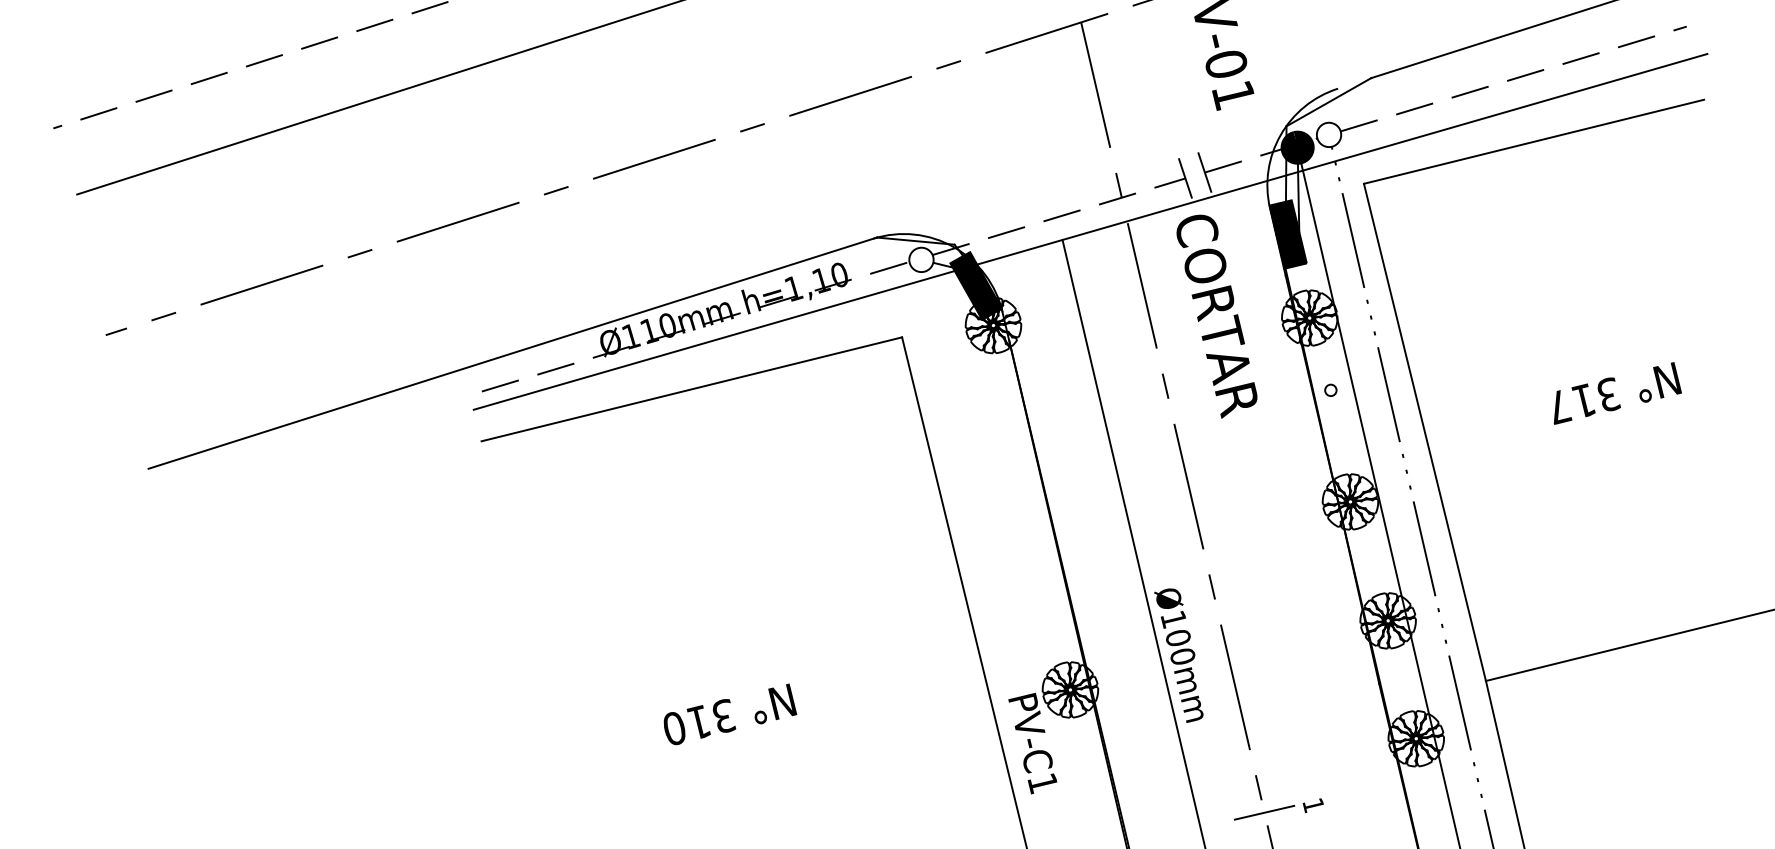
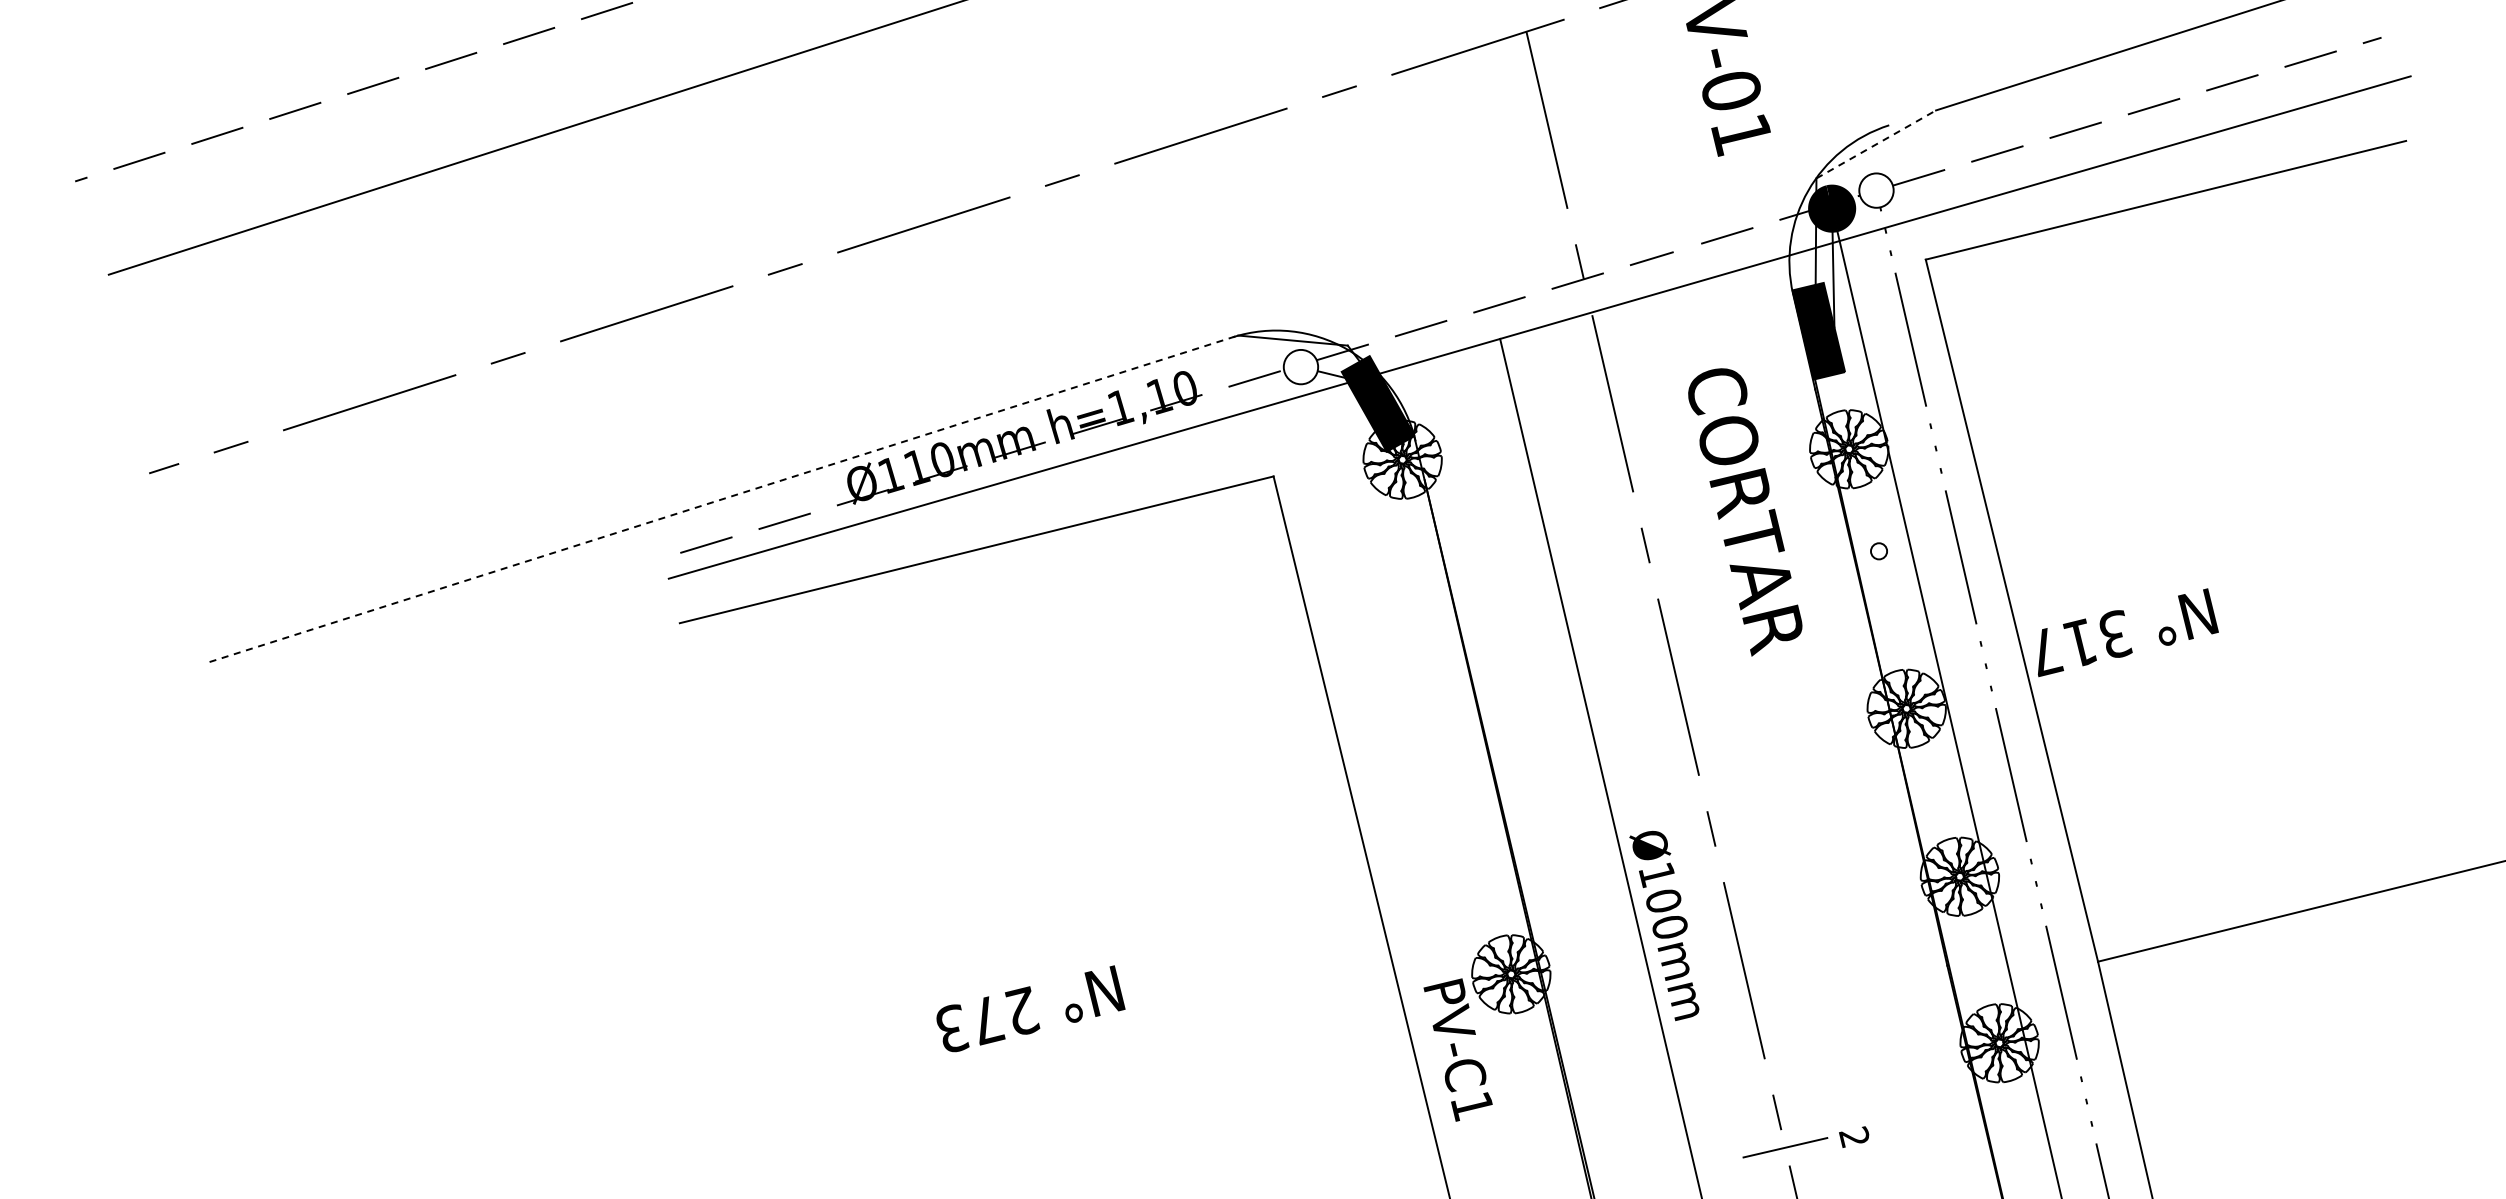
line: (1329, 102) -> (1876, 144), solid -> dashed
line: (1205, 172) -> (1701, 243), removed
line: (1185, 178) -> (1673, 251), removed
text: (1217, 316) -> (1745, 512), moved
line: (512, 352) -> (723, 498), solid -> dashed
text: (1618, 393) -> (2128, 632), moved
text: (700, 721) -> (988, 1019), 310 -> 273
text: (1313, 805) -> (1854, 1137), 1 -> 2

